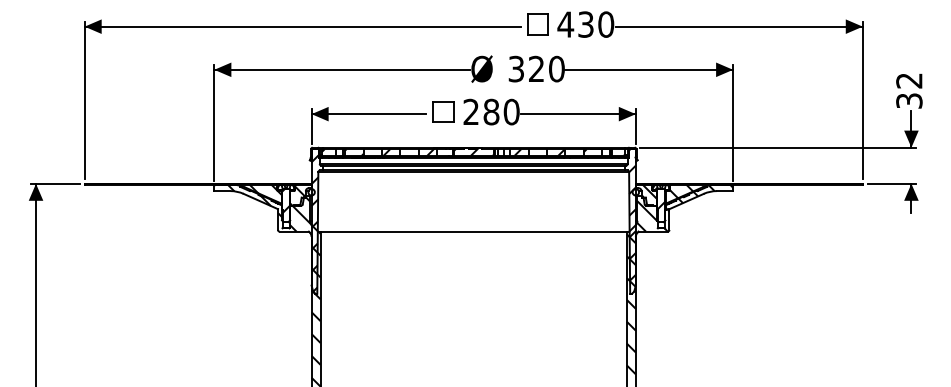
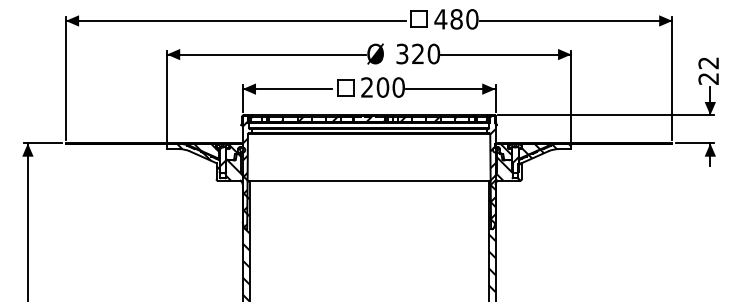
text: (585, 24) -> (456, 19), 430 -> 480
text: (909, 100) -> (708, 78), 32 -> 22
text: (490, 112) -> (382, 87), 280 -> 200

